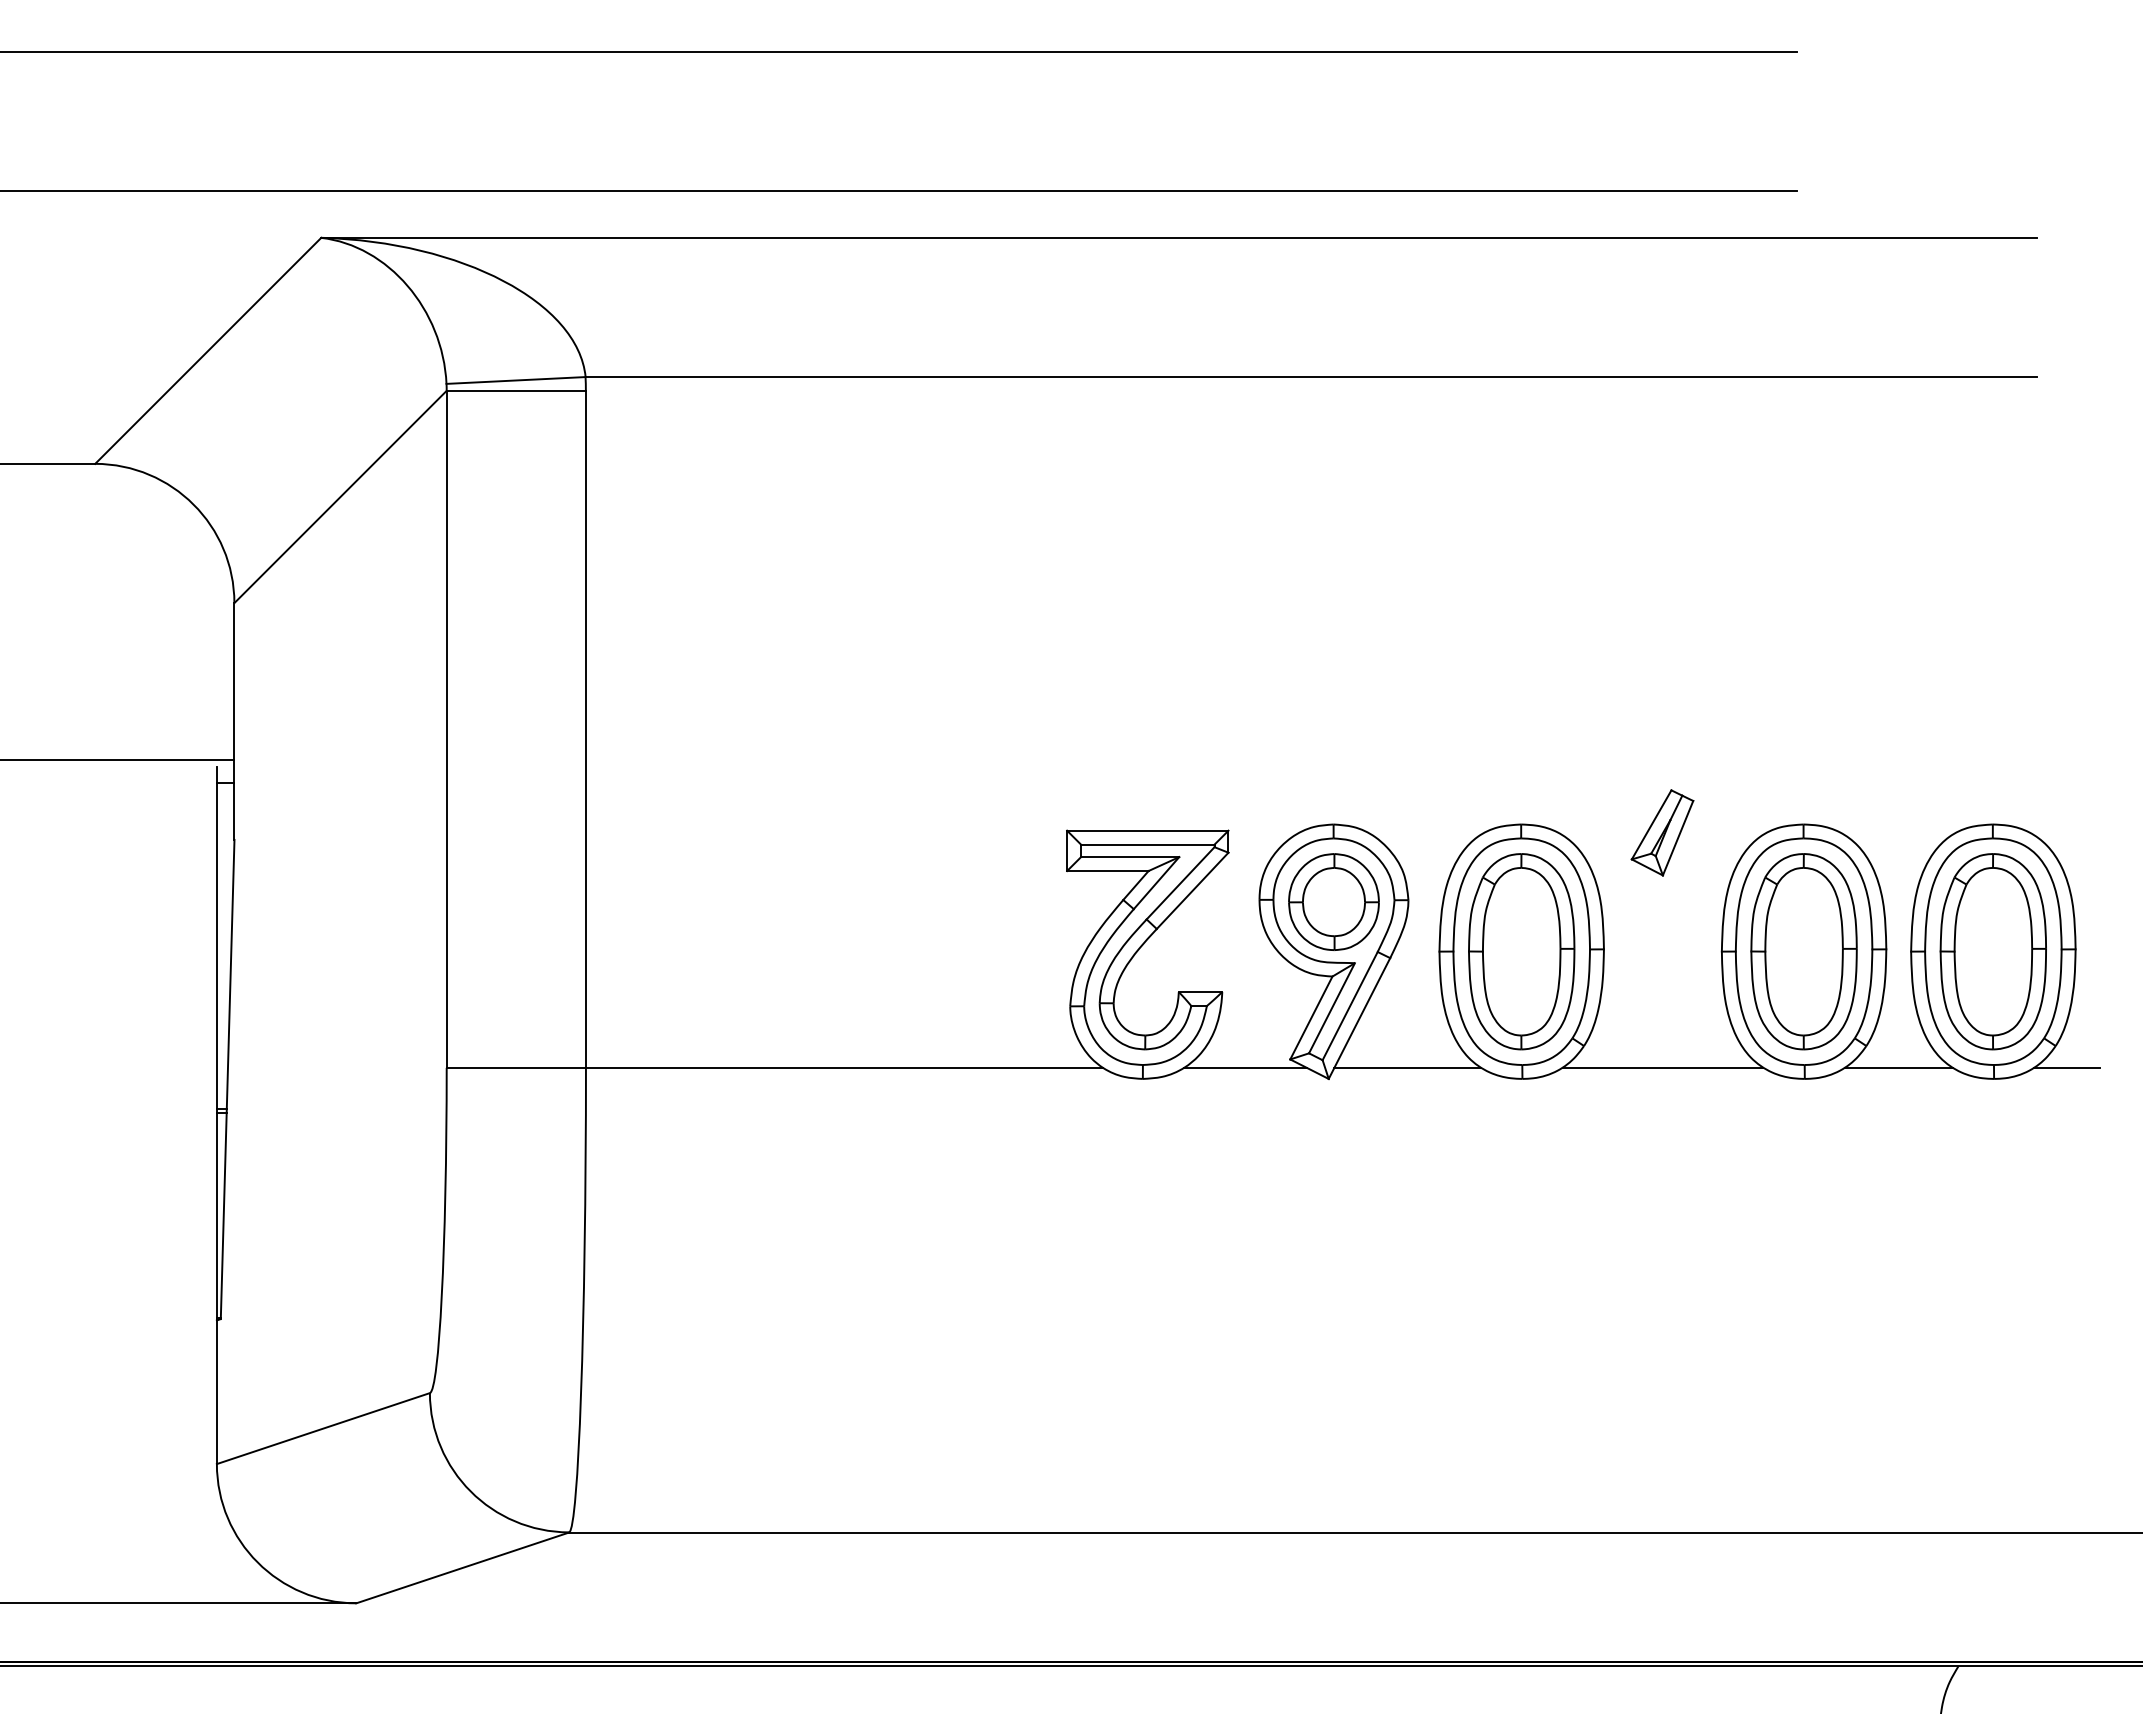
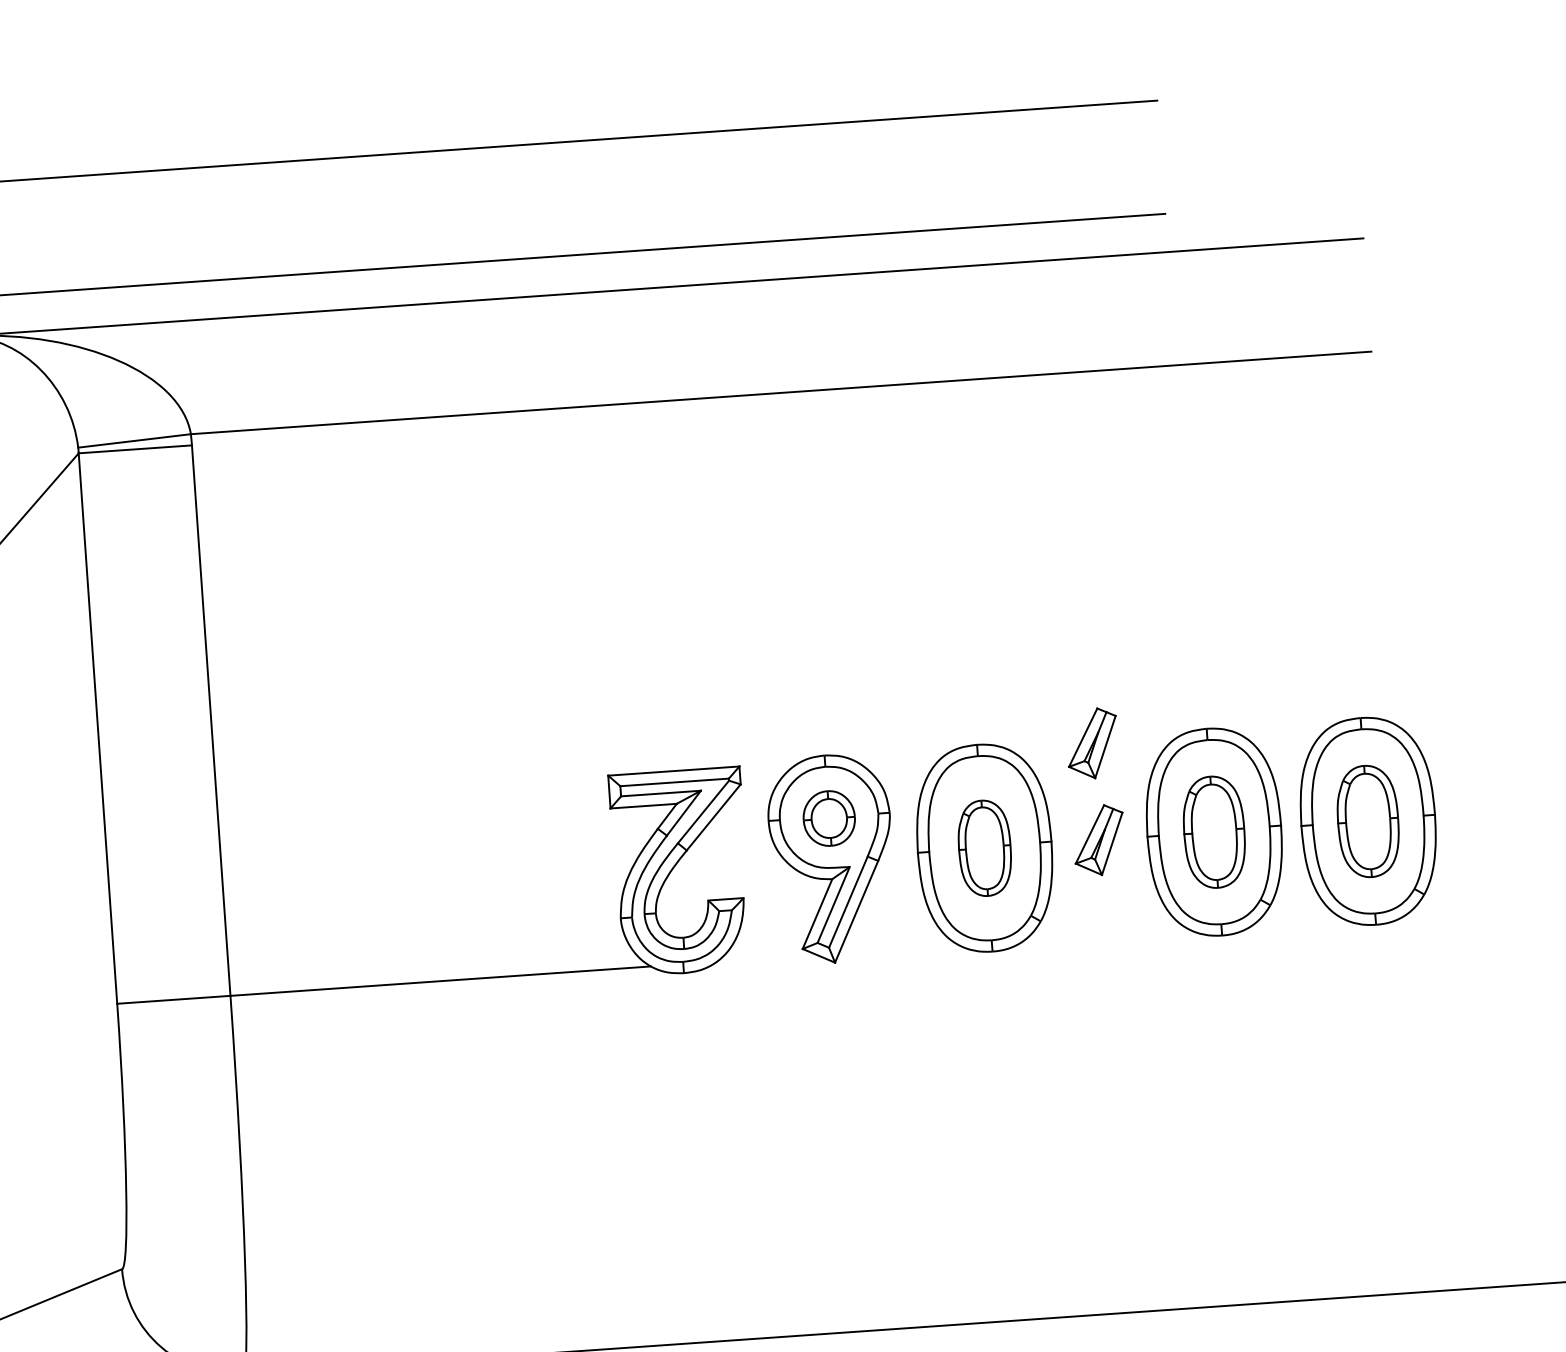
part: (1333, 901) -> (828, 818), size x0.7
part: (1521, 951) -> (984, 848), size x0.6
part: (1662, 951) -> (1099, 840), added
part: (1803, 951) -> (1213, 832), size x0.7
part: (1992, 951) -> (1367, 821), size x0.7
line: (1245, 1067) -> (766, 958), removed
line: (1407, 1067) -> (898, 948), removed
line: (1662, 1067) -> (1105, 934), removed
line: (1898, 1067) -> (1297, 920), removed
line: (2067, 1067) -> (1435, 911), removed

